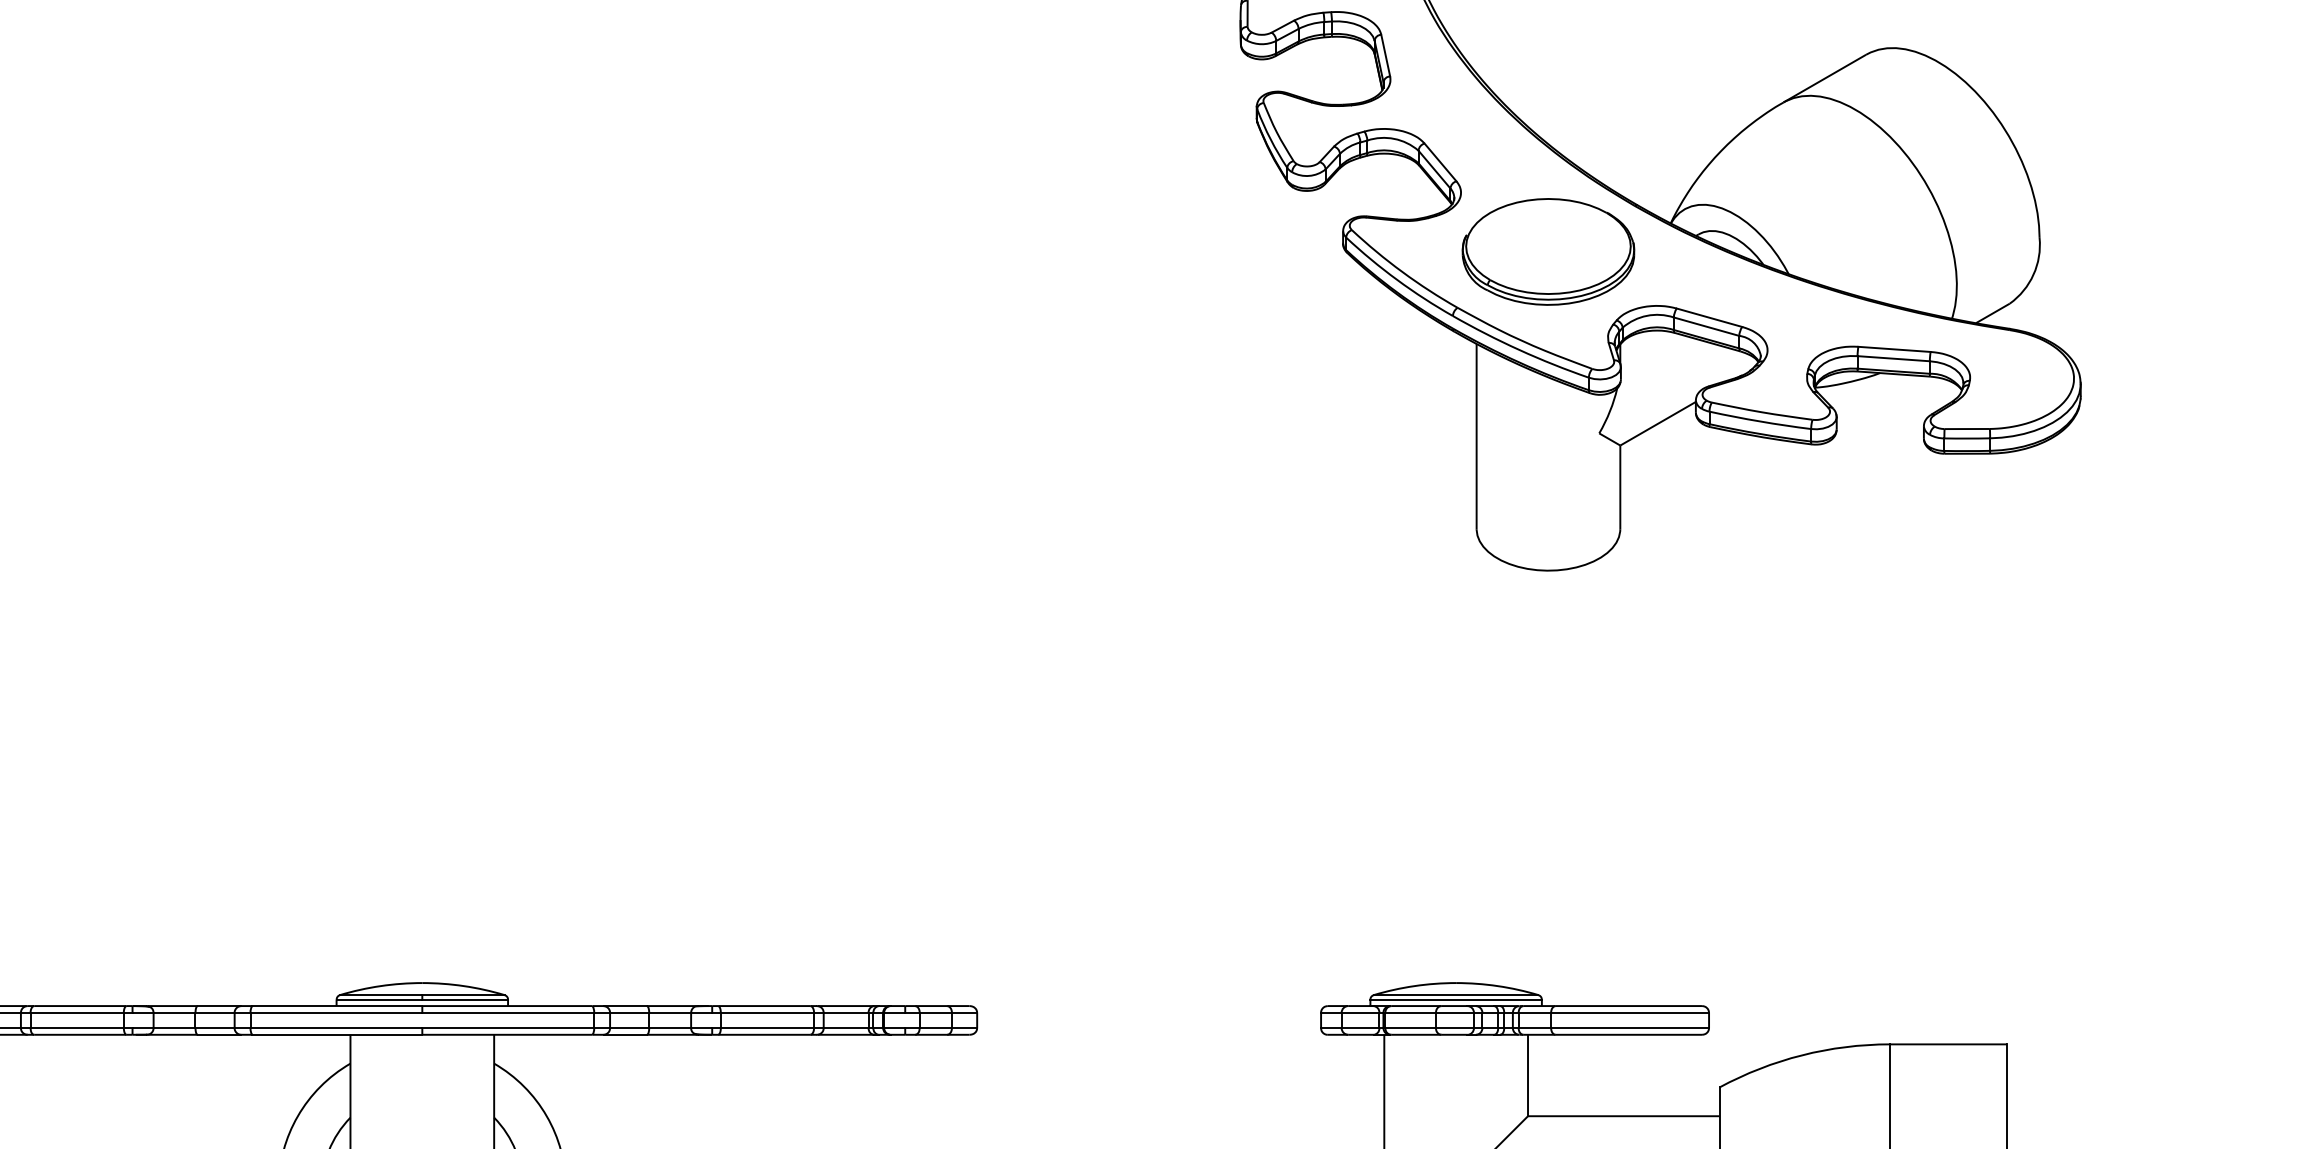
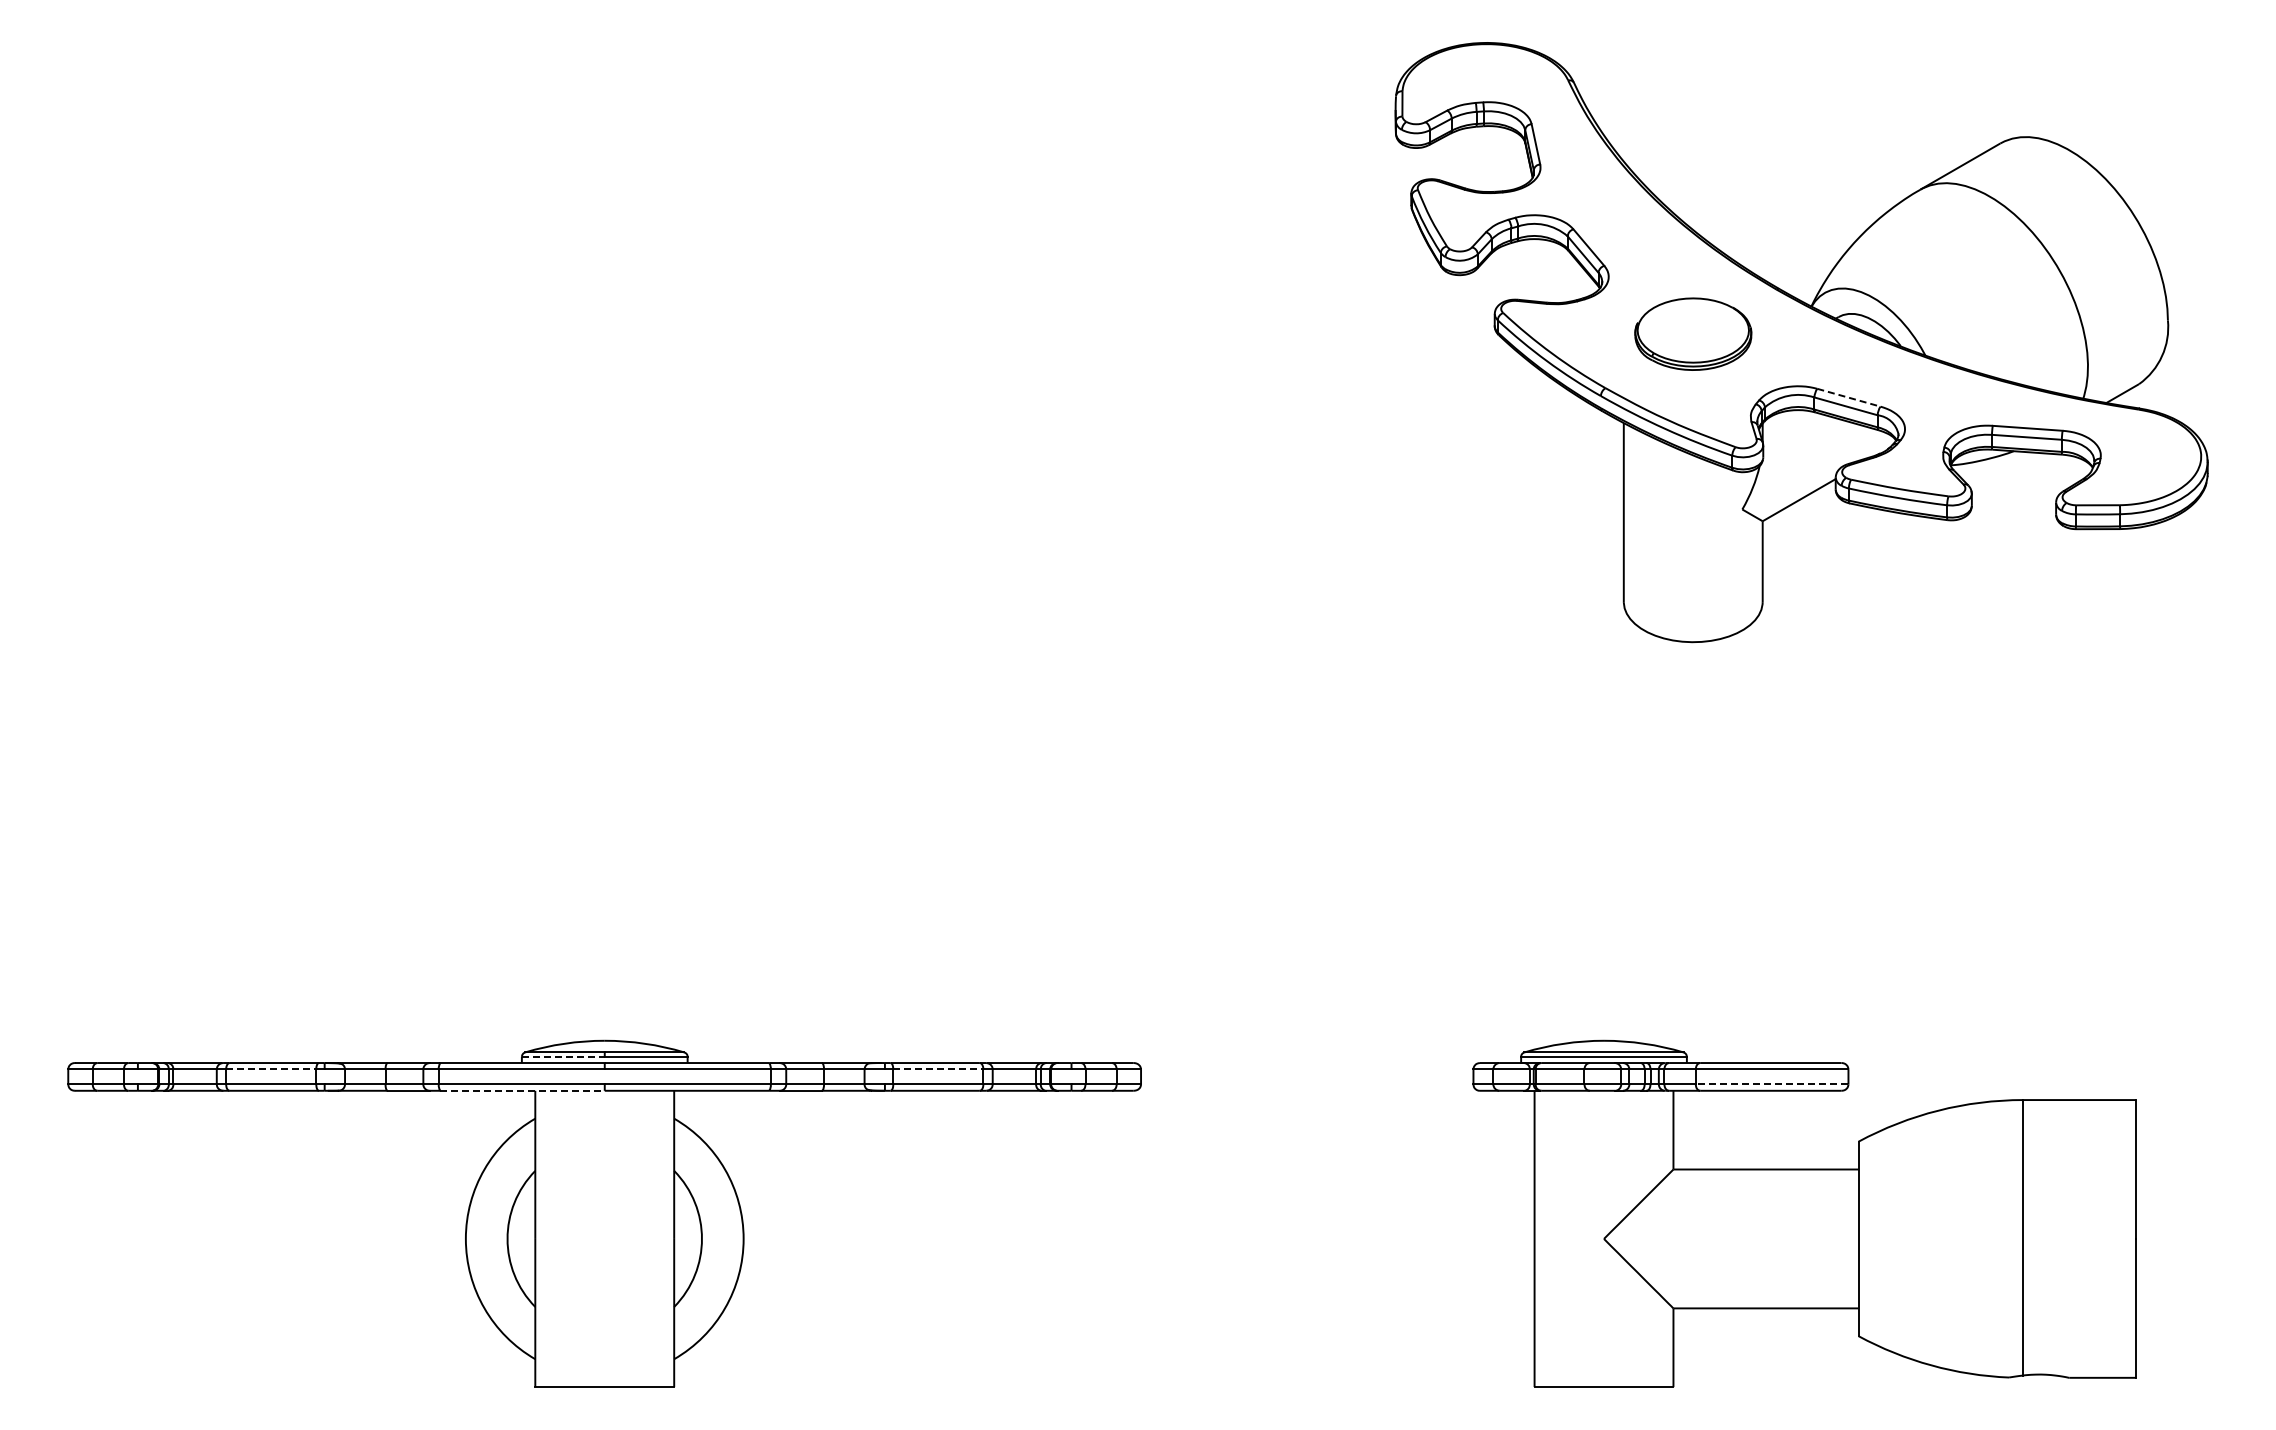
part: (1548, 252) -> (1693, 334), size x0.7
line: (1709, 317) -> (1848, 397), solid -> dashed
line: (379, 999) -> (563, 1056), solid -> dashed
line: (77, 1012) -> (271, 1069), solid -> dashed
line: (767, 1012) -> (938, 1069), solid -> dashed
line: (1629, 1028) -> (1771, 1084), solid -> dashed
line: (338, 1034) -> (523, 1090), solid -> dashed

